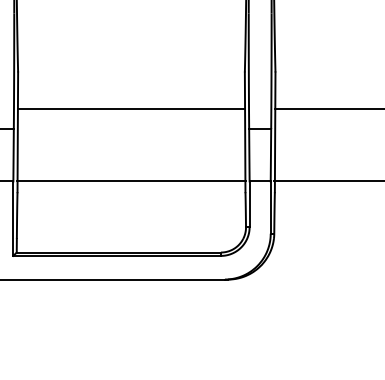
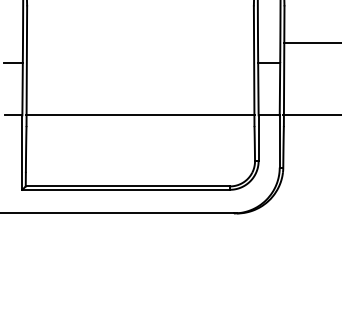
line: (131, 109) -> (140, 43), removed

